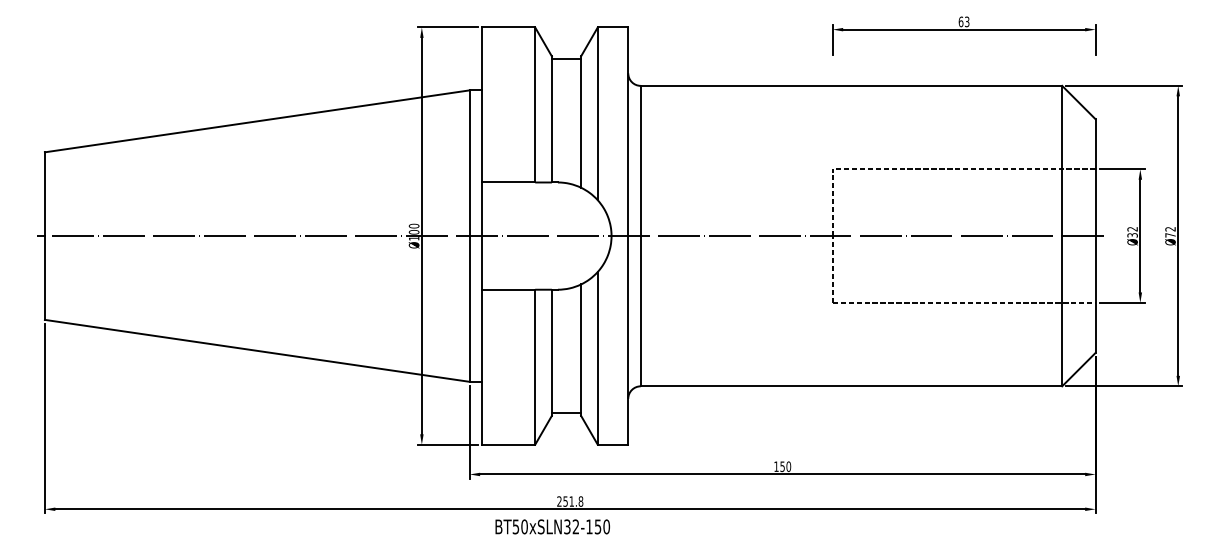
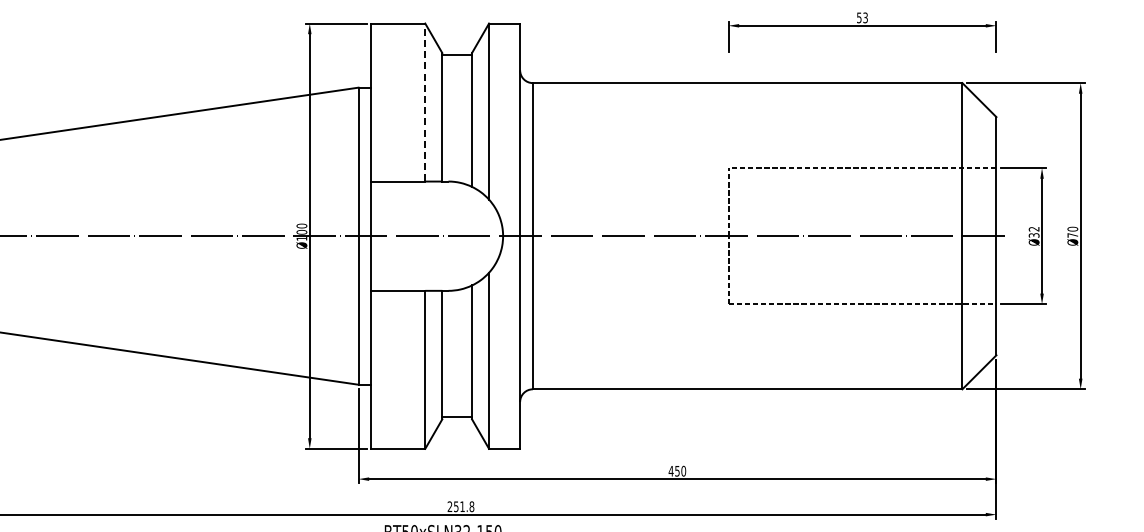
text: (960, 21) -> (858, 17), 63 -> 53
line: (535, 104) -> (425, 102), solid -> dashed
text: (1170, 228) -> (1072, 228), Ø72 -> Ø70
text: (776, 466) -> (671, 471), 150 -> 450

